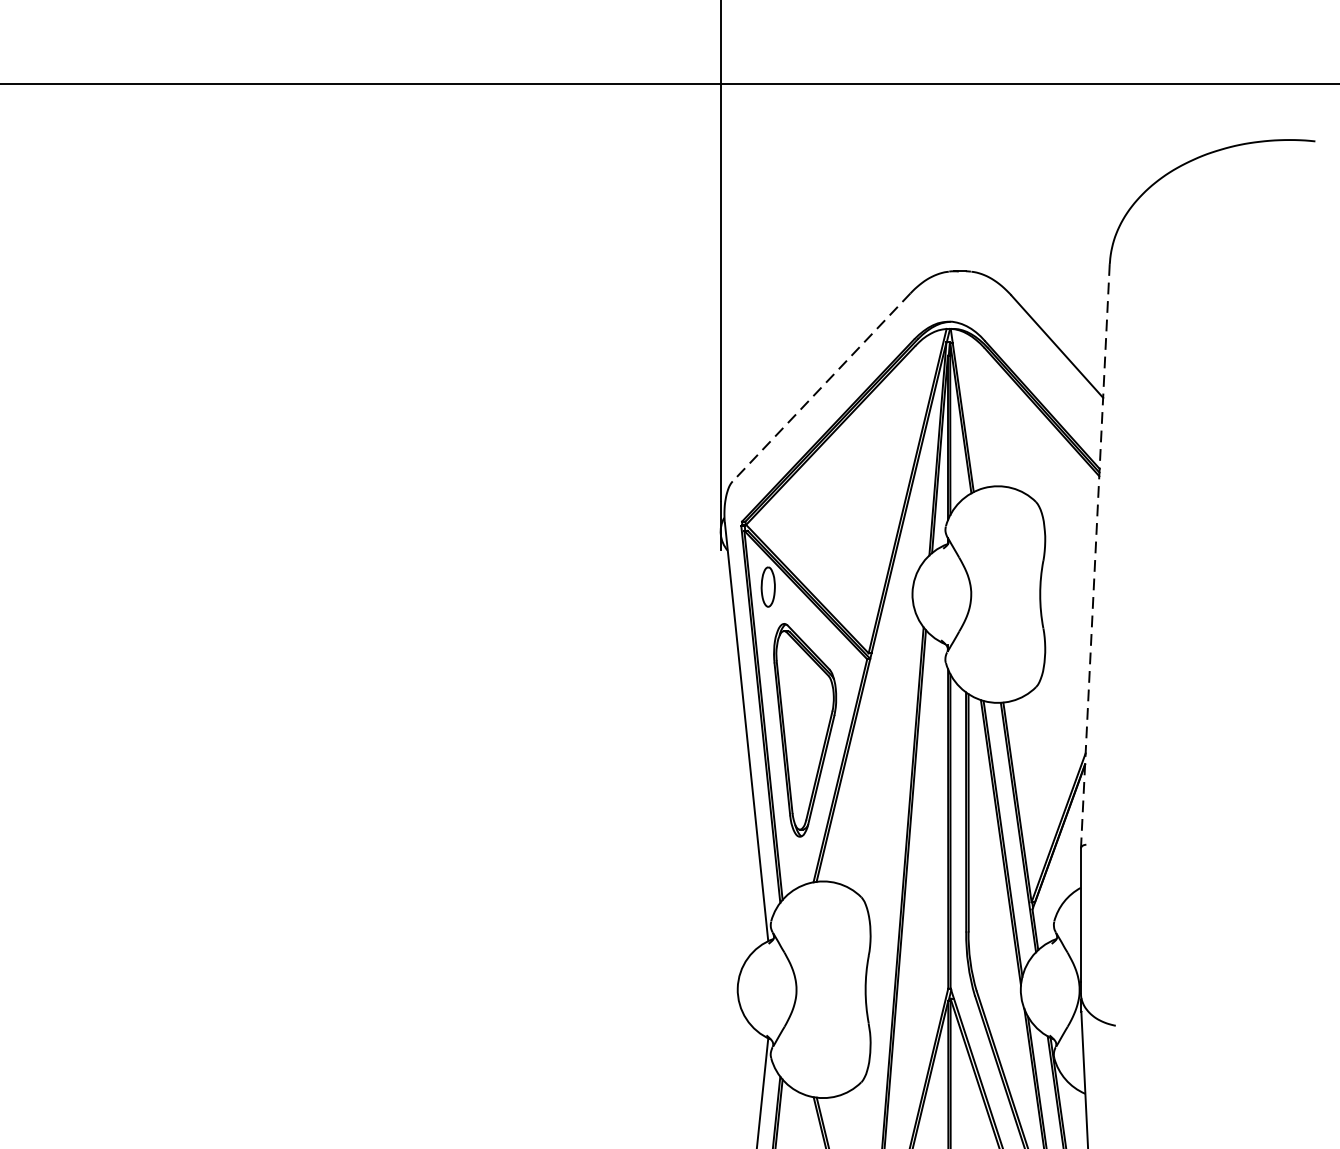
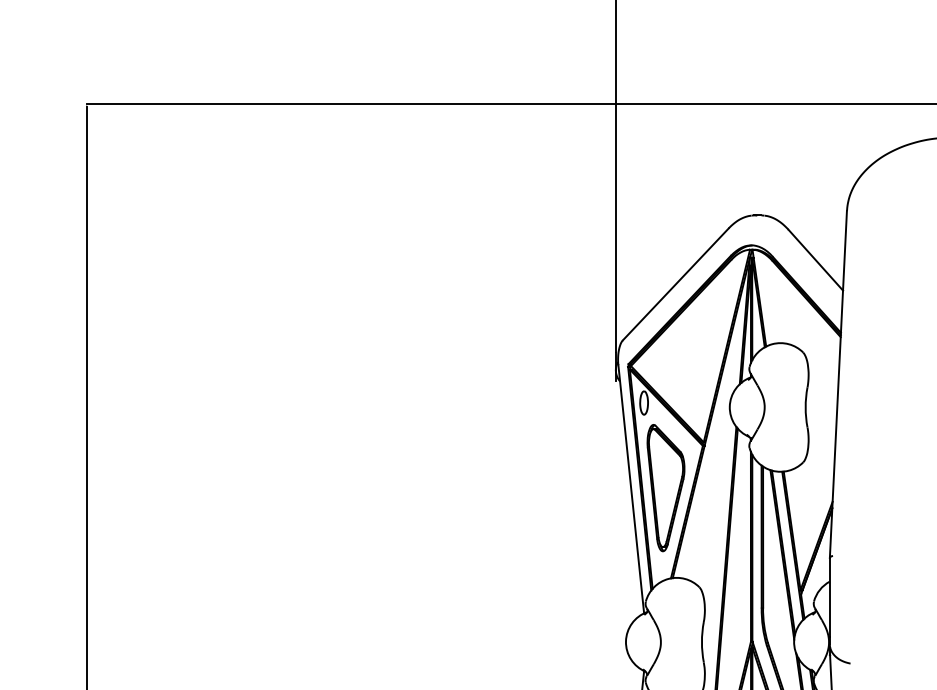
line: (821, 387) -> (675, 284), dashed -> solid
line: (1095, 555) -> (838, 384), dashed -> solid

